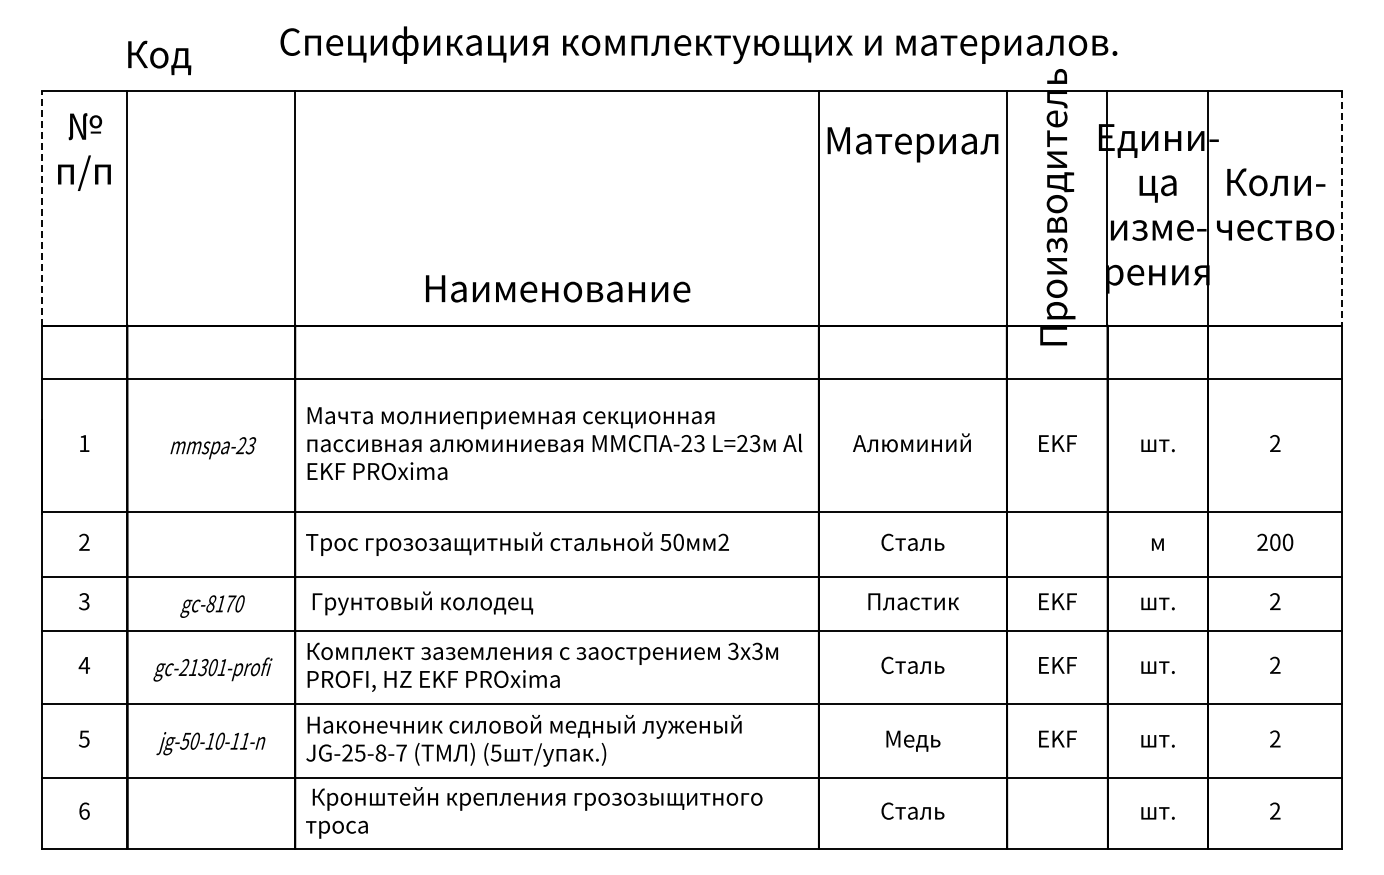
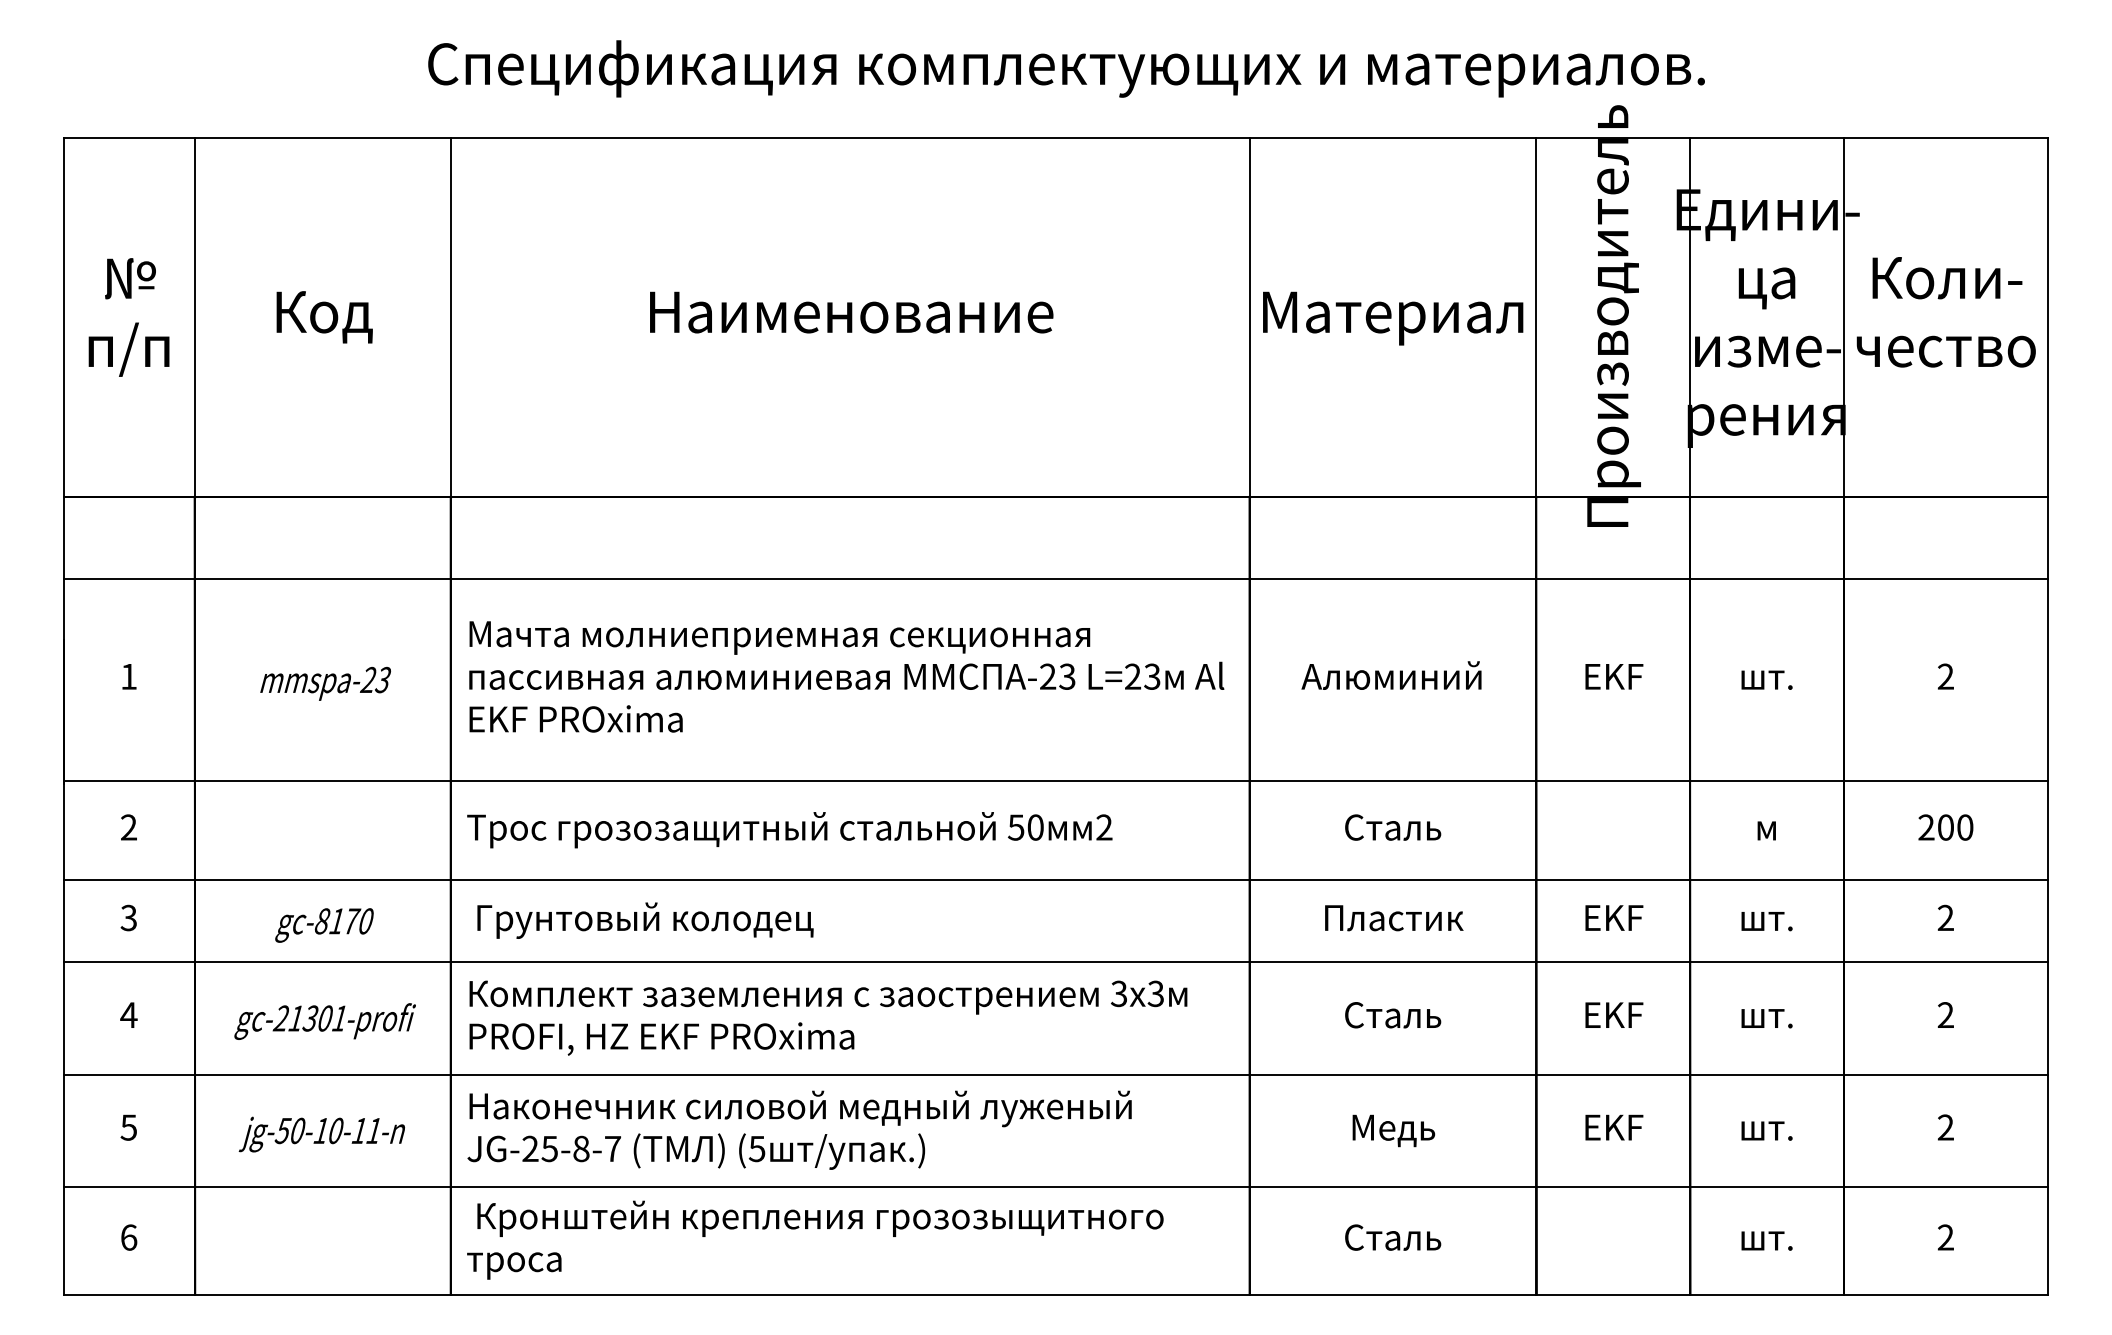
text: (159, 57) -> (324, 316), moved
text: (912, 144) -> (1392, 318), moved
text: (84, 151) -> (129, 316), moved
line: (41, 207) -> (63, 316), dashed -> solid
line: (1342, 208) -> (2048, 318), dashed -> solid
text: (558, 288) -> (852, 312), moved

